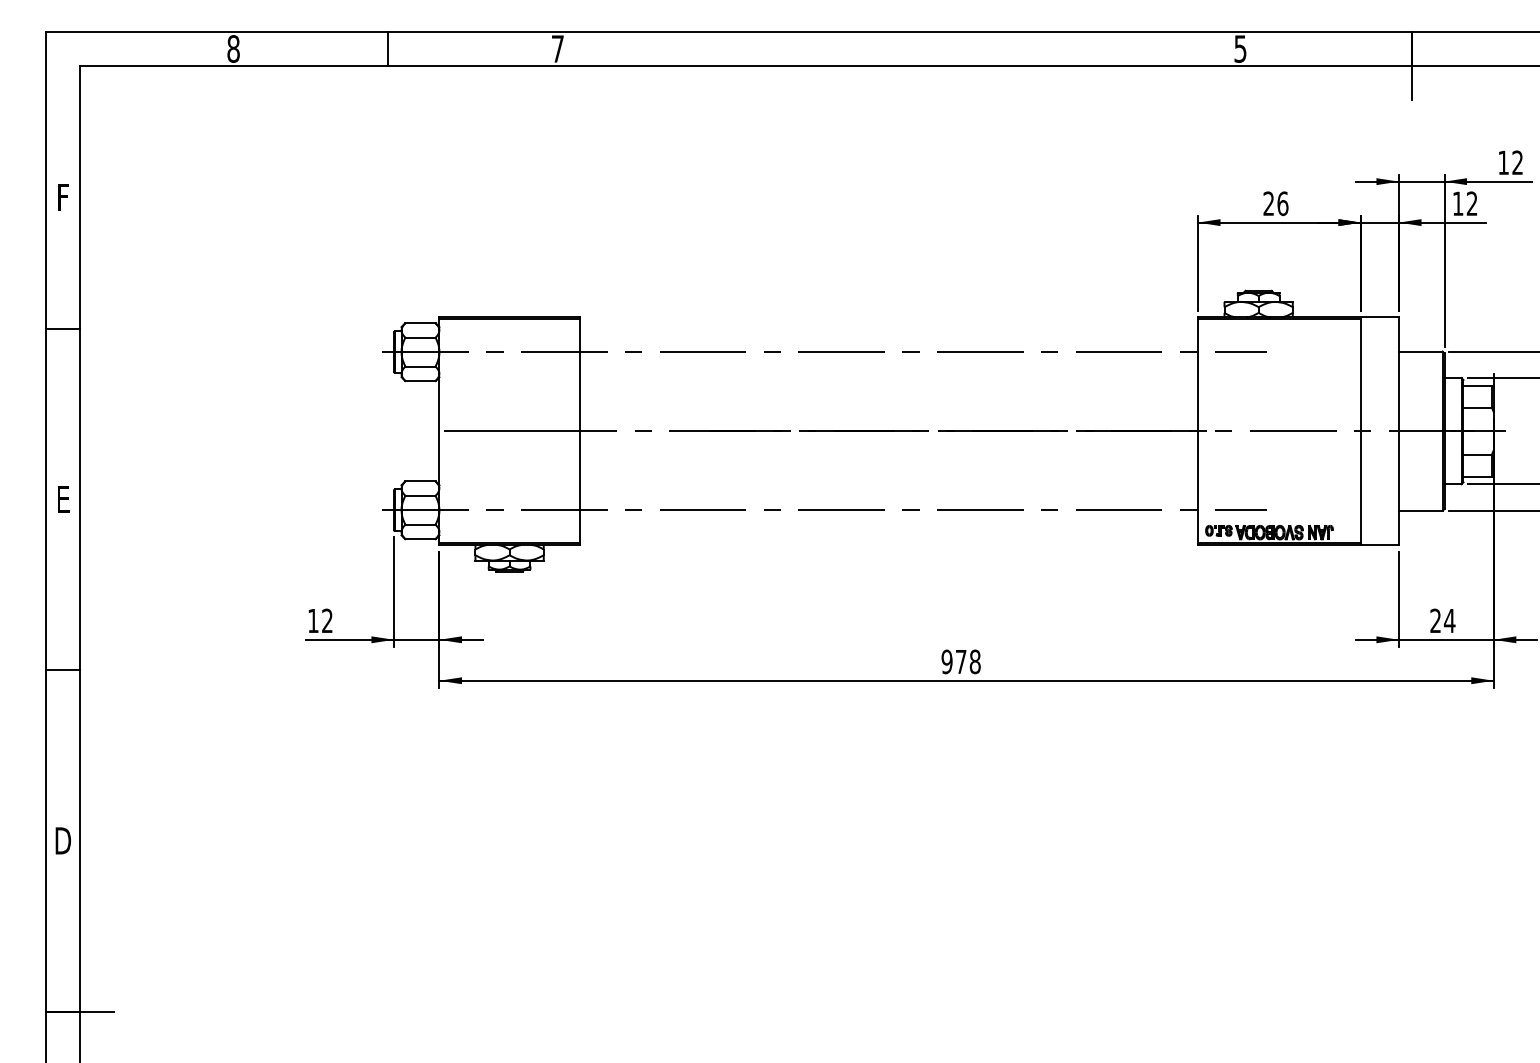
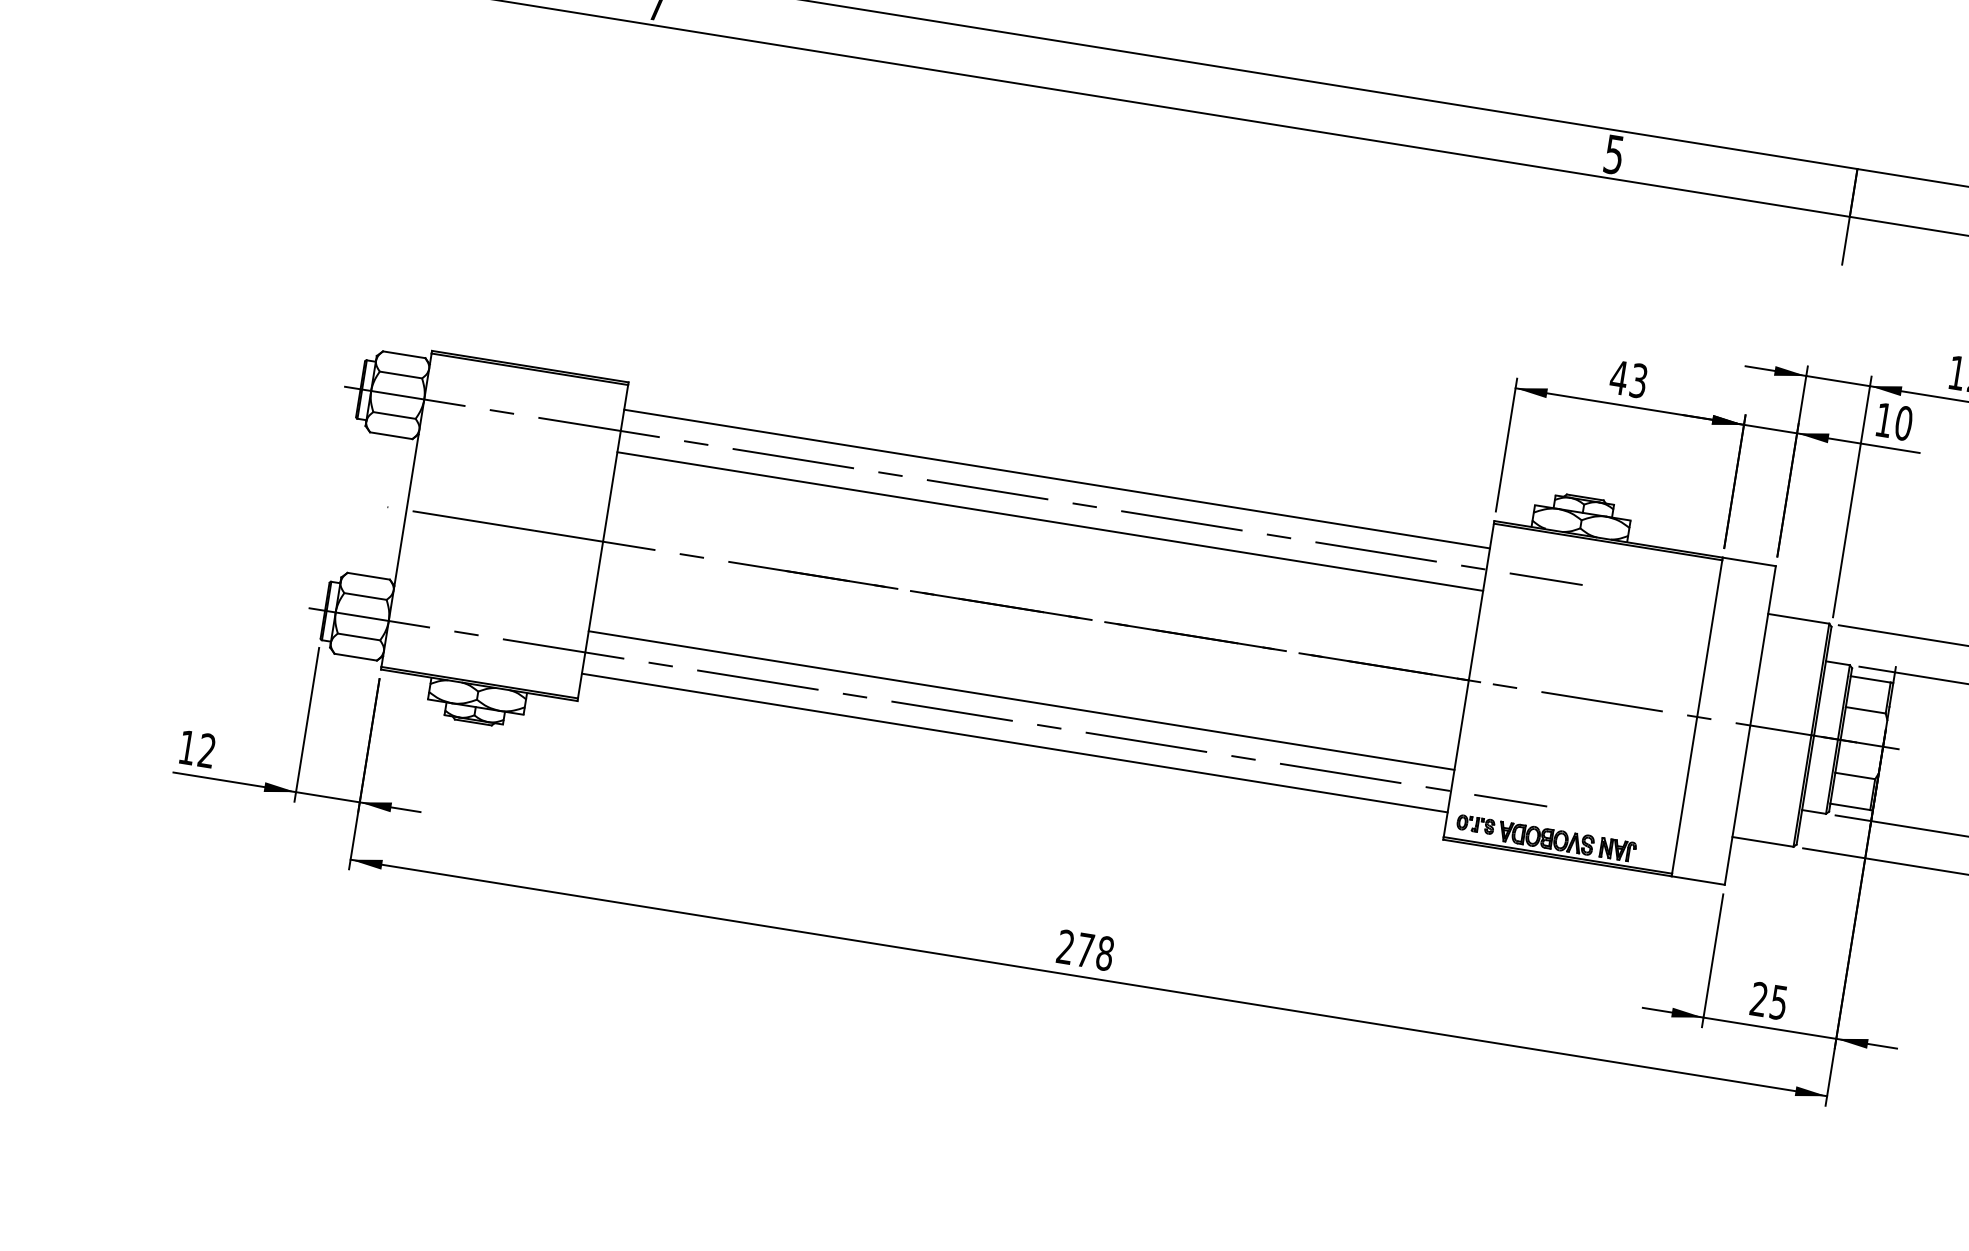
text: (1275, 203) -> (1628, 378), 26 -> 43
text: (1471, 203) -> (1902, 422), 12 -> 10
line: (888, 336) -> (1056, 478), added
line: (888, 367) -> (1049, 521), added
line: (888, 495) -> (1021, 700), added
line: (888, 525) -> (1014, 743), added
text: (1449, 621) -> (1778, 1003), 24 -> 25
text: (946, 661) -> (1064, 946), 978 -> 278

